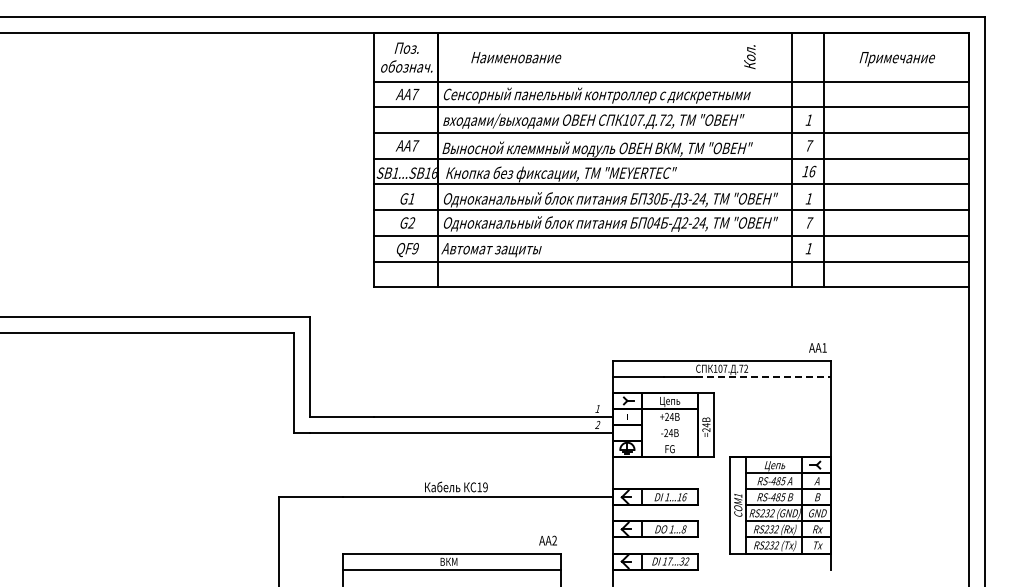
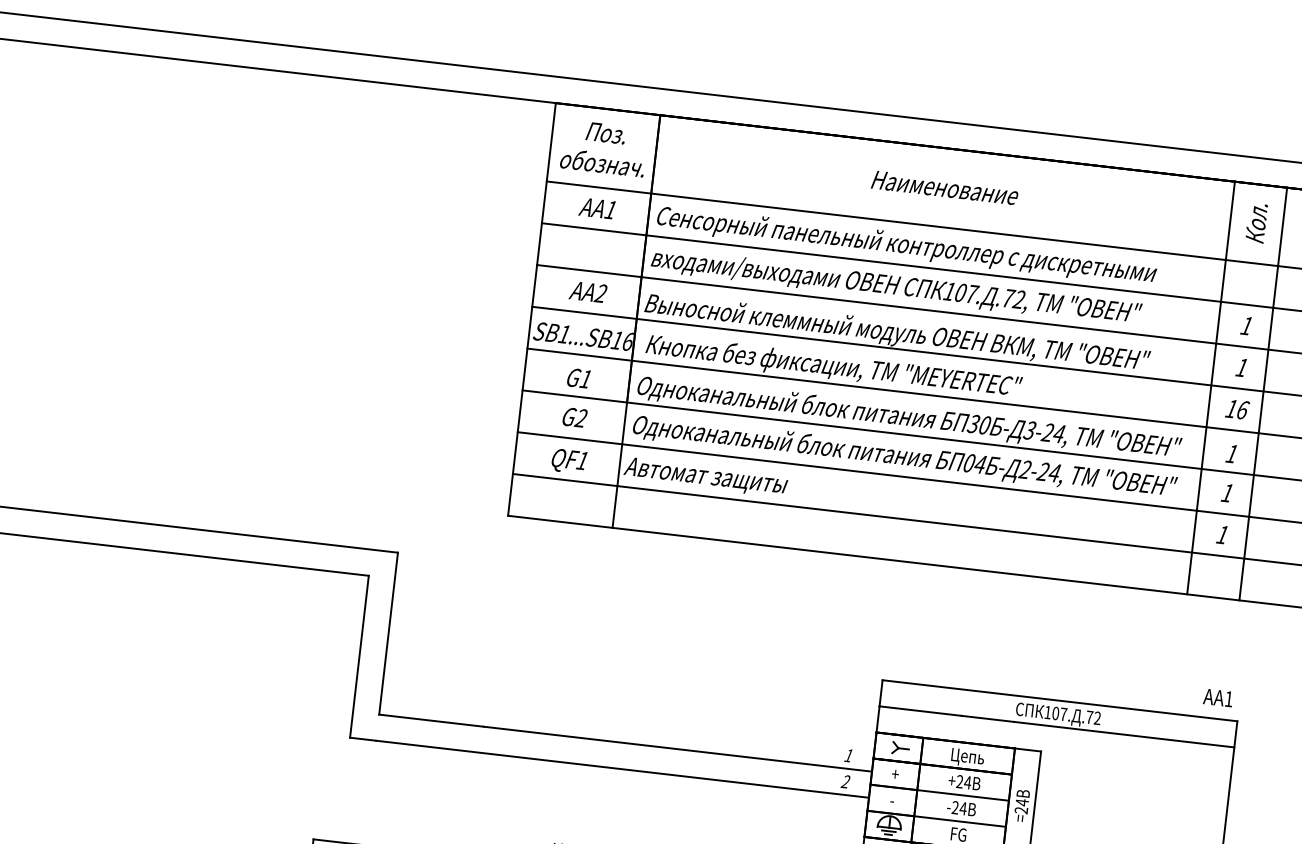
text: (516, 57) -> (945, 187), moved
text: (749, 57) -> (1255, 223), moved
text: (415, 94) -> (611, 210), AA7 -> AA1
text: (415, 145) -> (601, 293), AA7 -> AA2
text: (809, 145) -> (1242, 367), 7 -> 1
text: (809, 222) -> (1228, 492), 7 -> 1
text: (415, 248) -> (582, 460), QF9 -> QF1
line: (763, 376) -> (1124, 734), dashed -> solid
line: (669, 425) -> (962, 796), added
line: (669, 441) -> (959, 822), added

